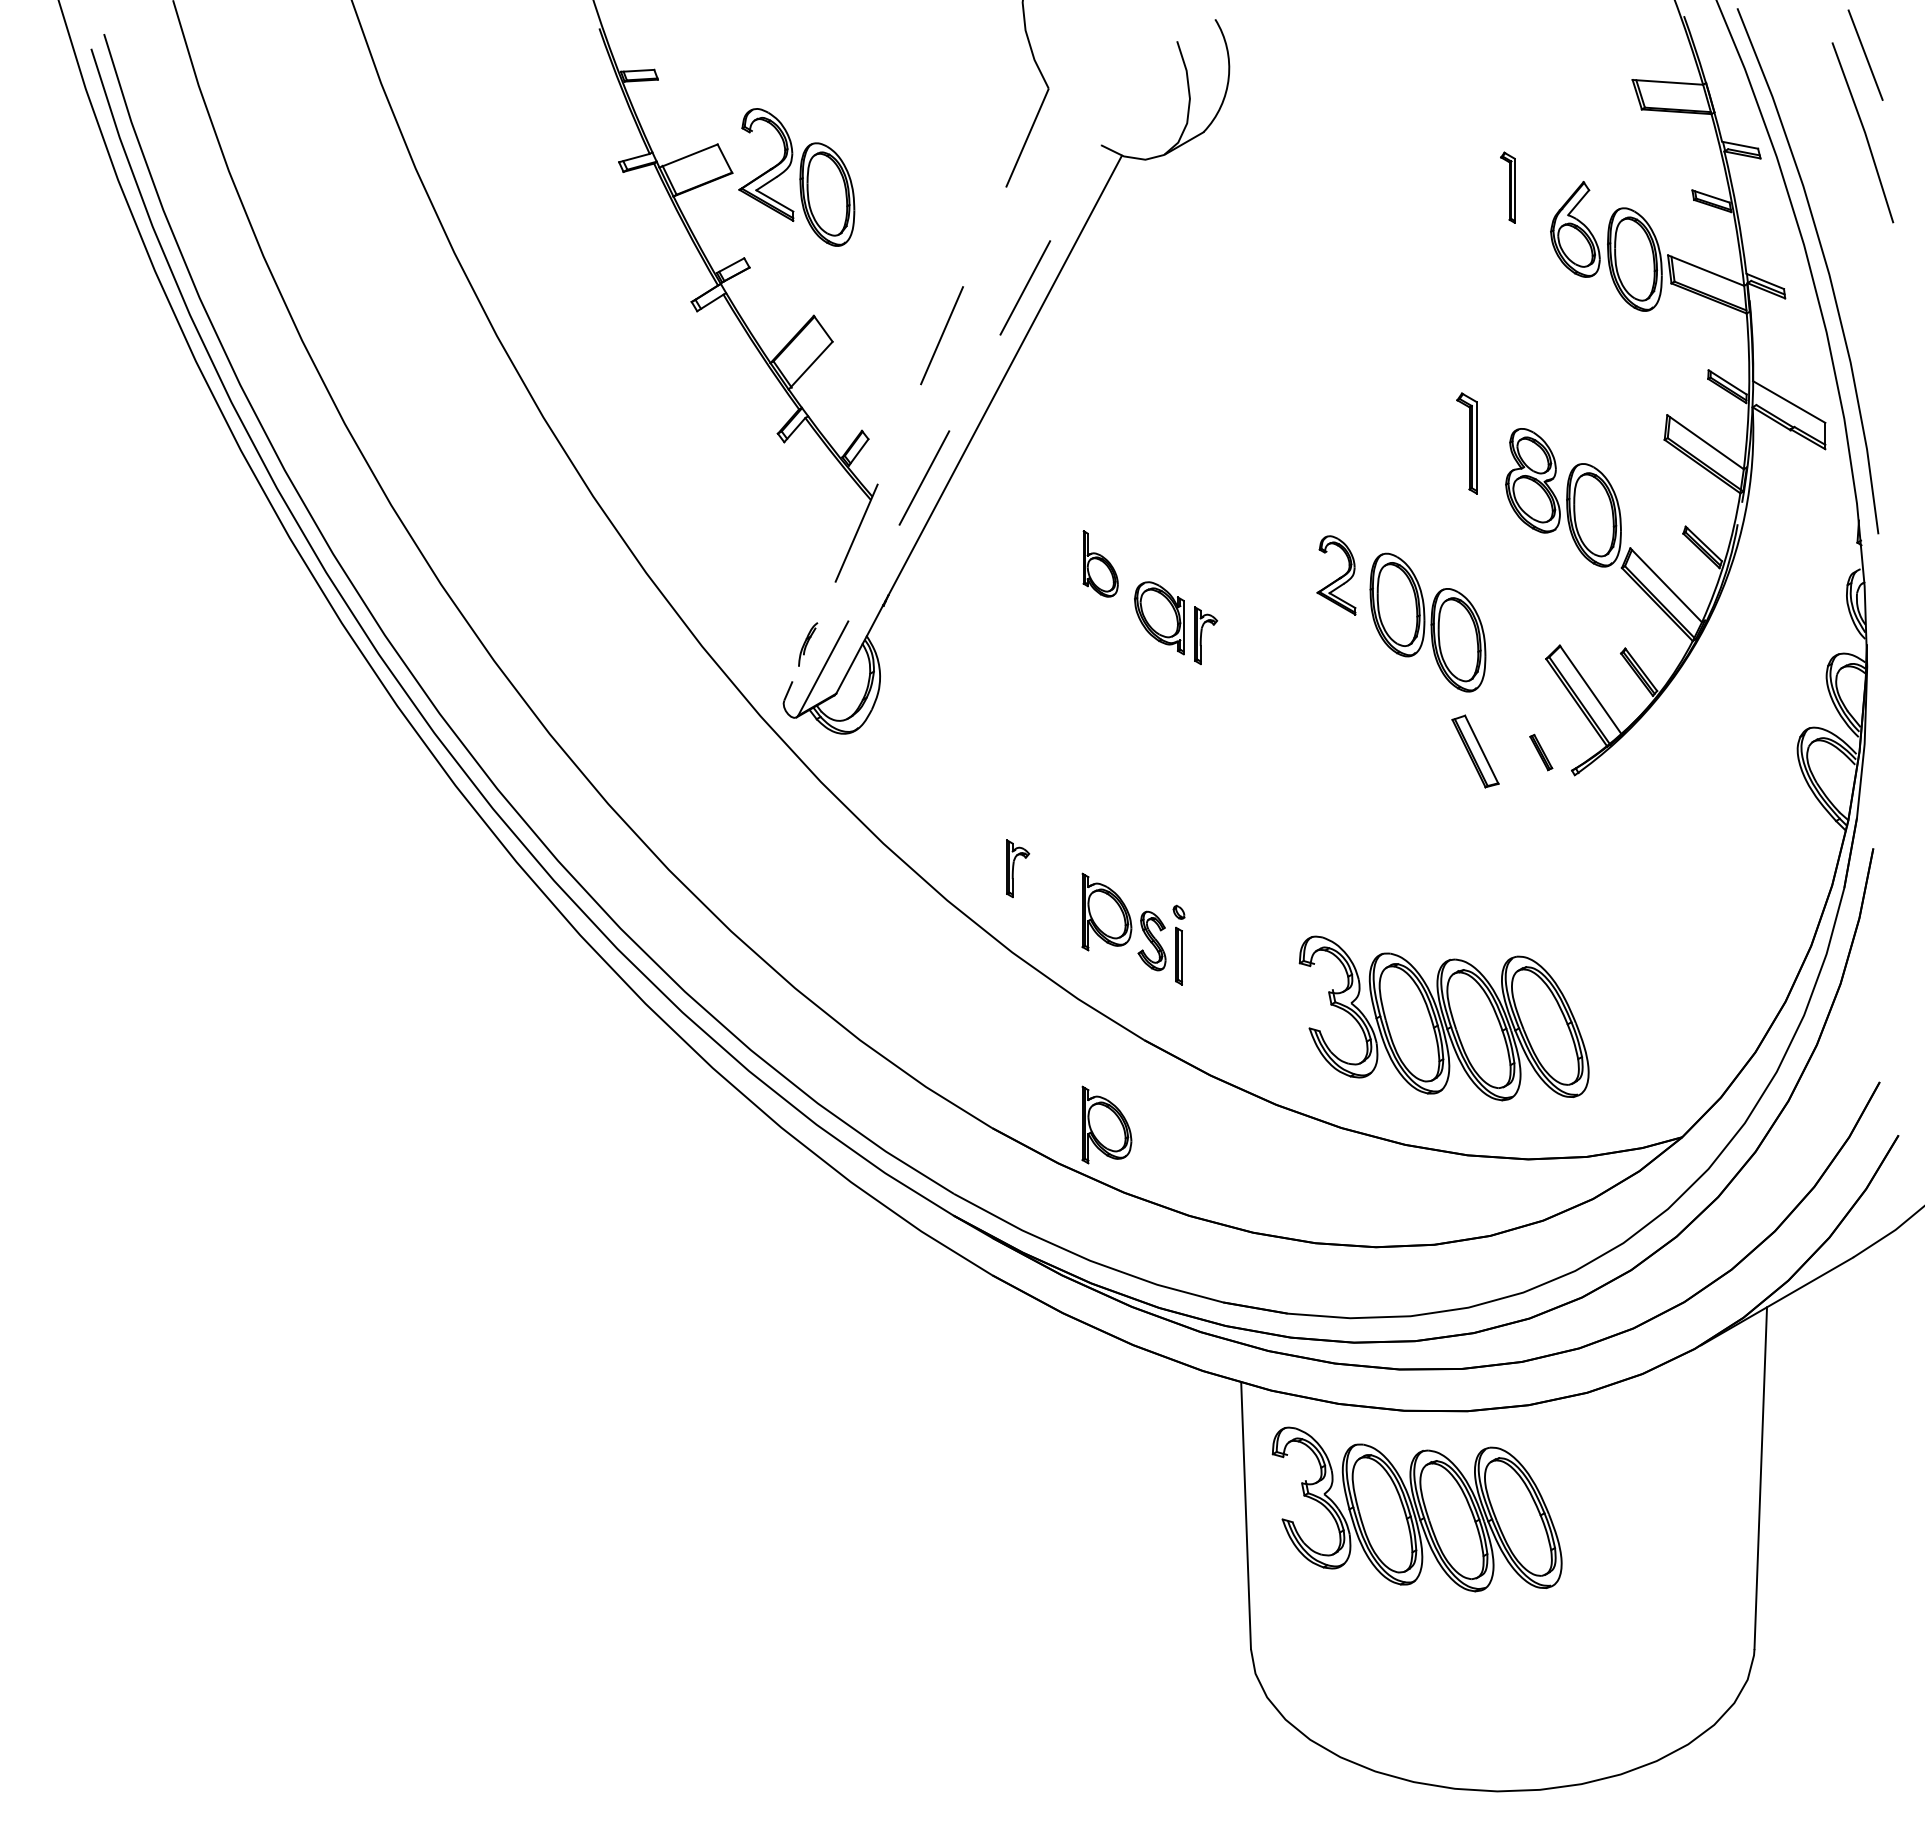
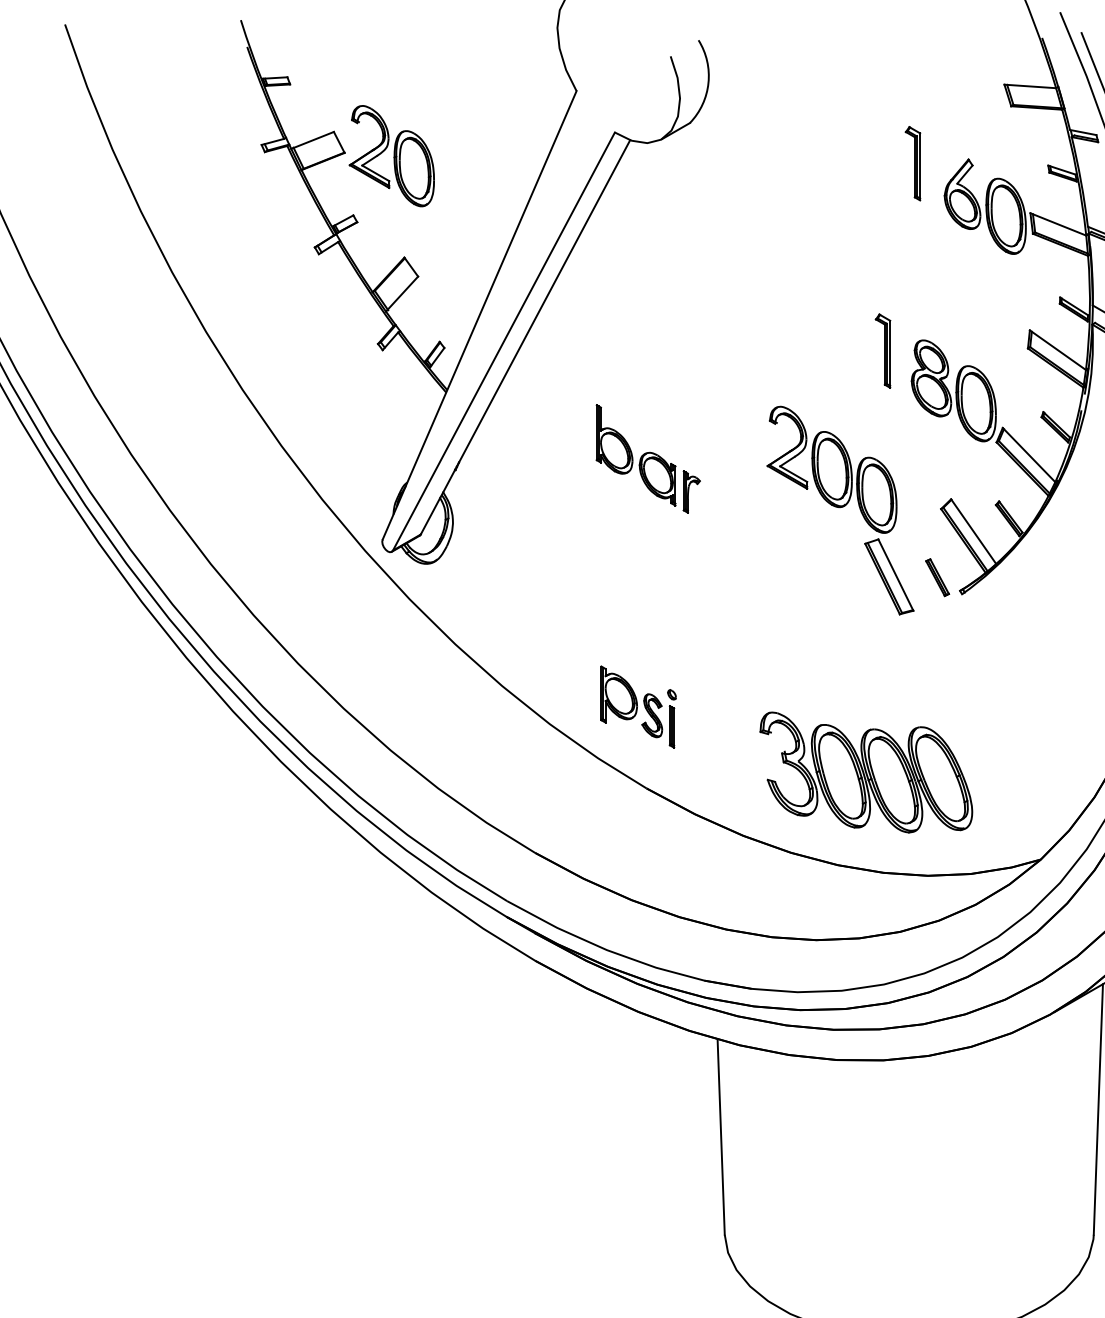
part: (1507, 187) -> (912, 163), size x1.43
line: (916, 395) -> (479, 315), dashed -> solid
line: (949, 430) -> (503, 341), dashed -> solid
part: (1100, 563) -> (614, 439), size x1.43
part: (1336, 575) -> (787, 447), size x1.43
part: (1475, 751) -> (889, 576), size x1.43
part: (1540, 752) -> (936, 577), size x1.43
part: (1018, 868) -> (554, 662), removed
part: (1106, 1124) -> (618, 850), removed
part: (1416, 1509) -> (846, 1132), removed

